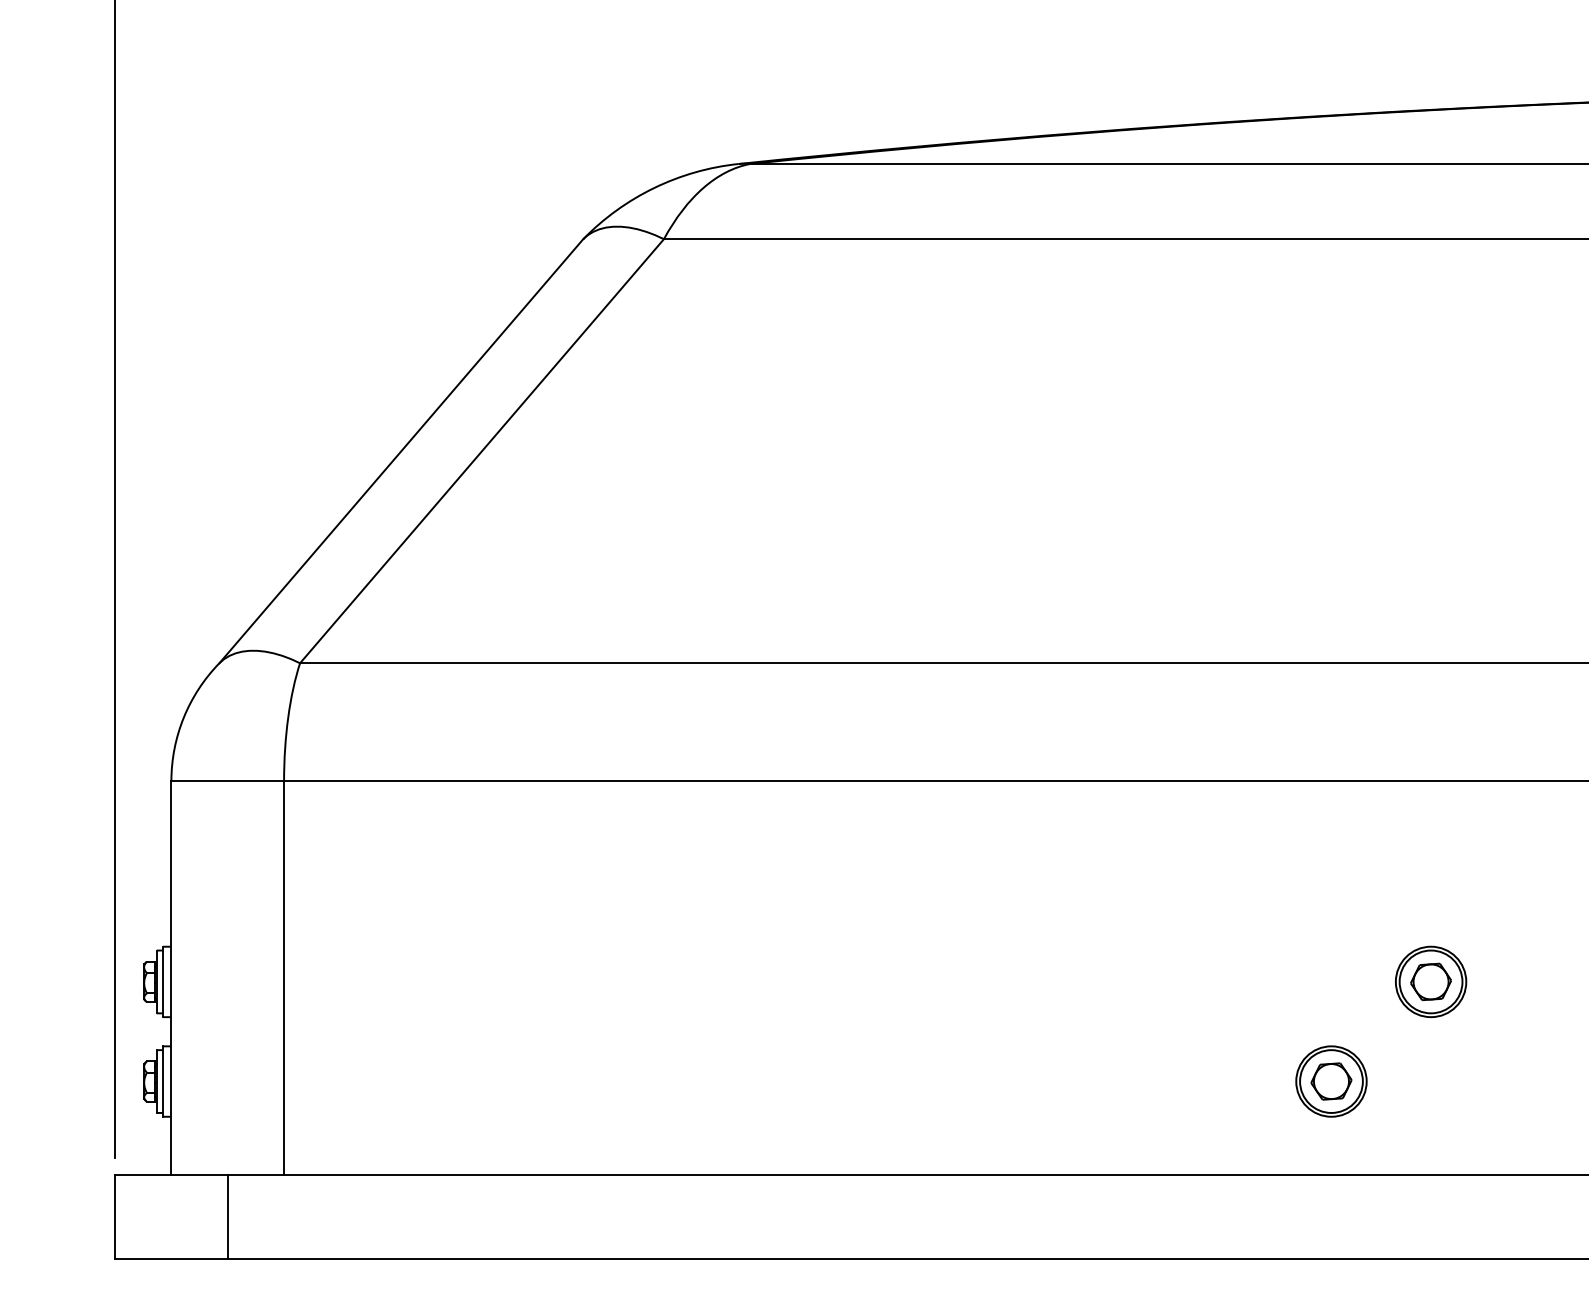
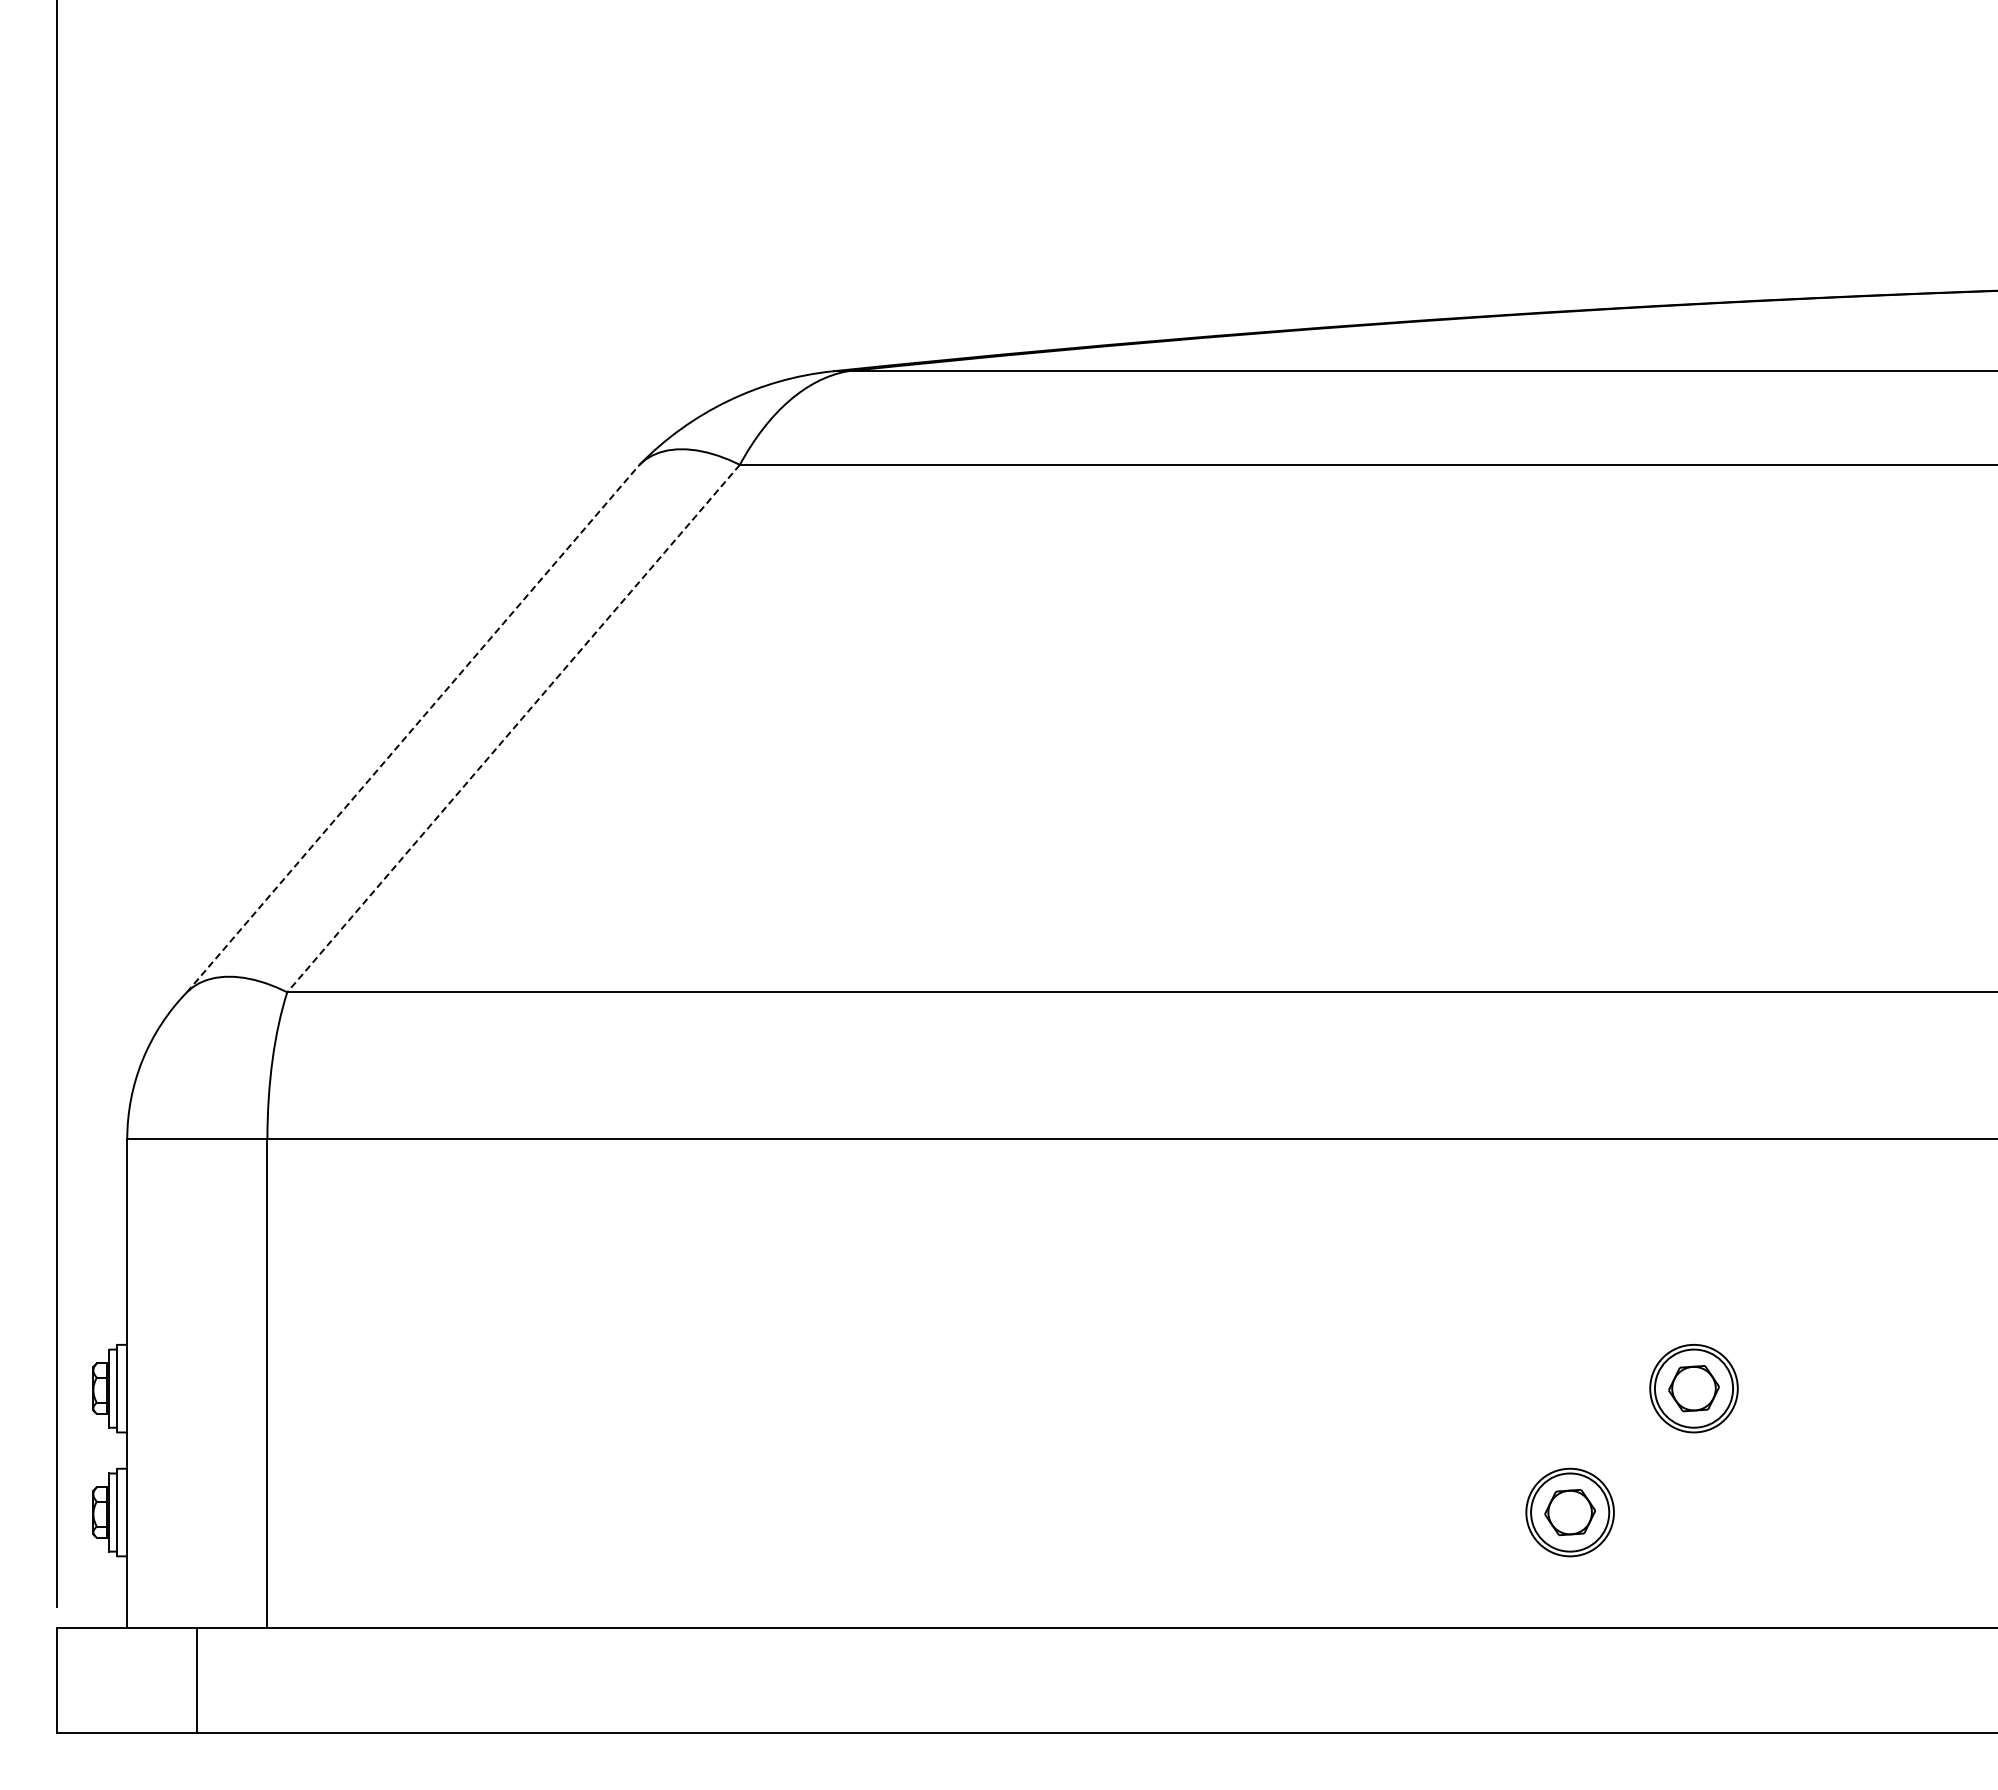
line: (401, 451) -> (413, 728), solid -> dashed
line: (481, 451) -> (513, 728), solid -> dashed

